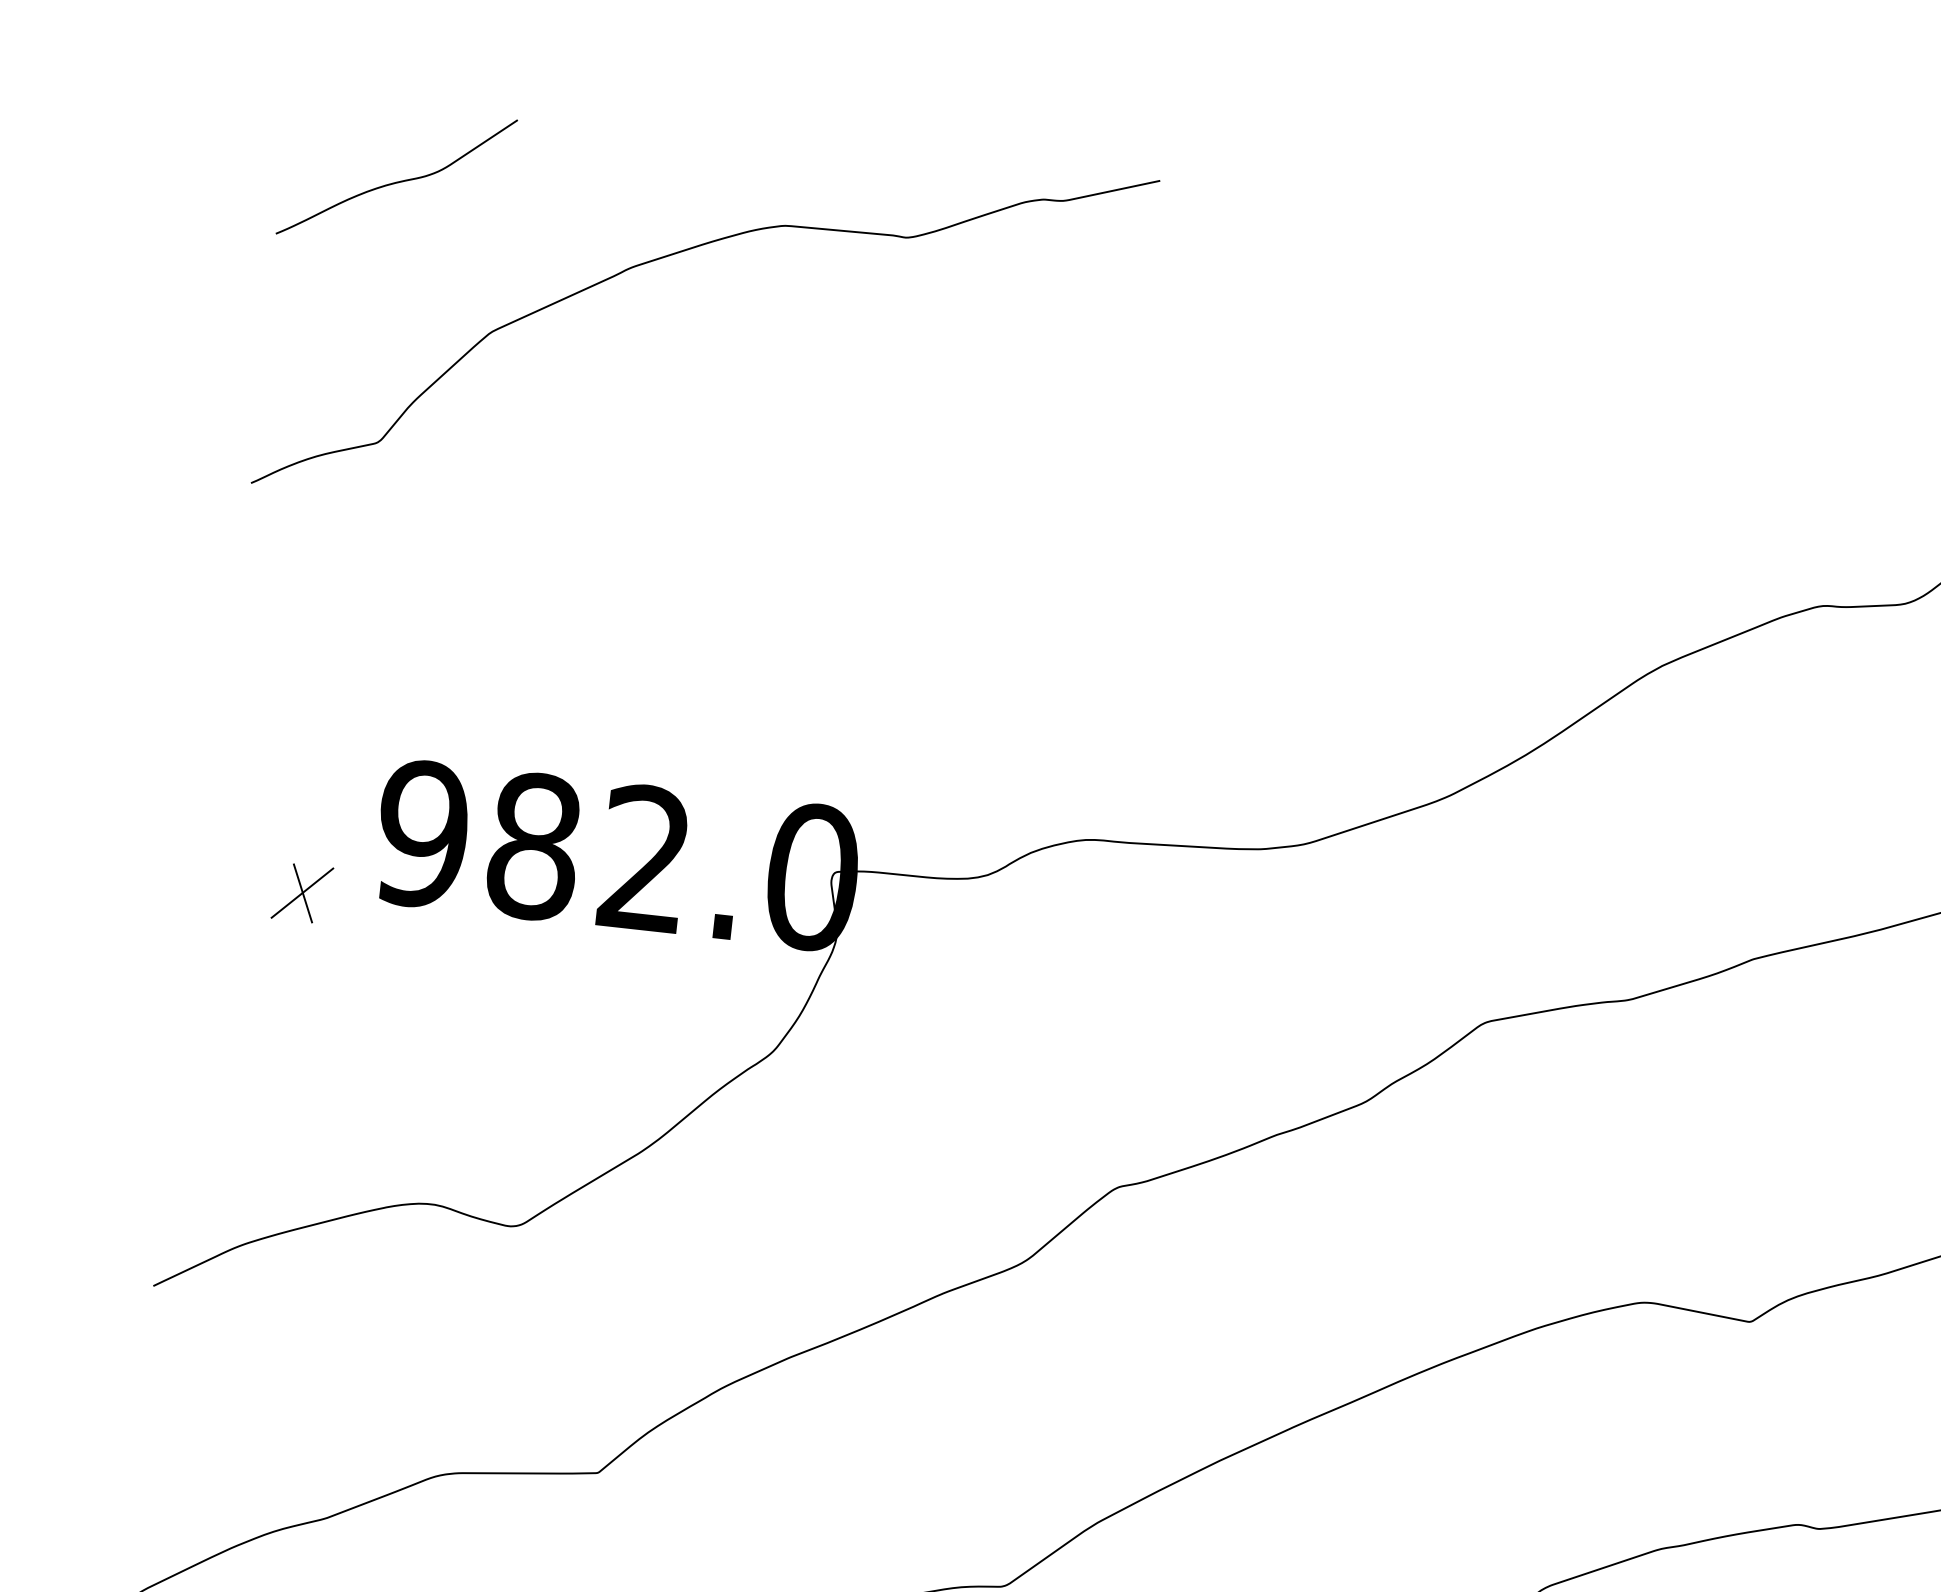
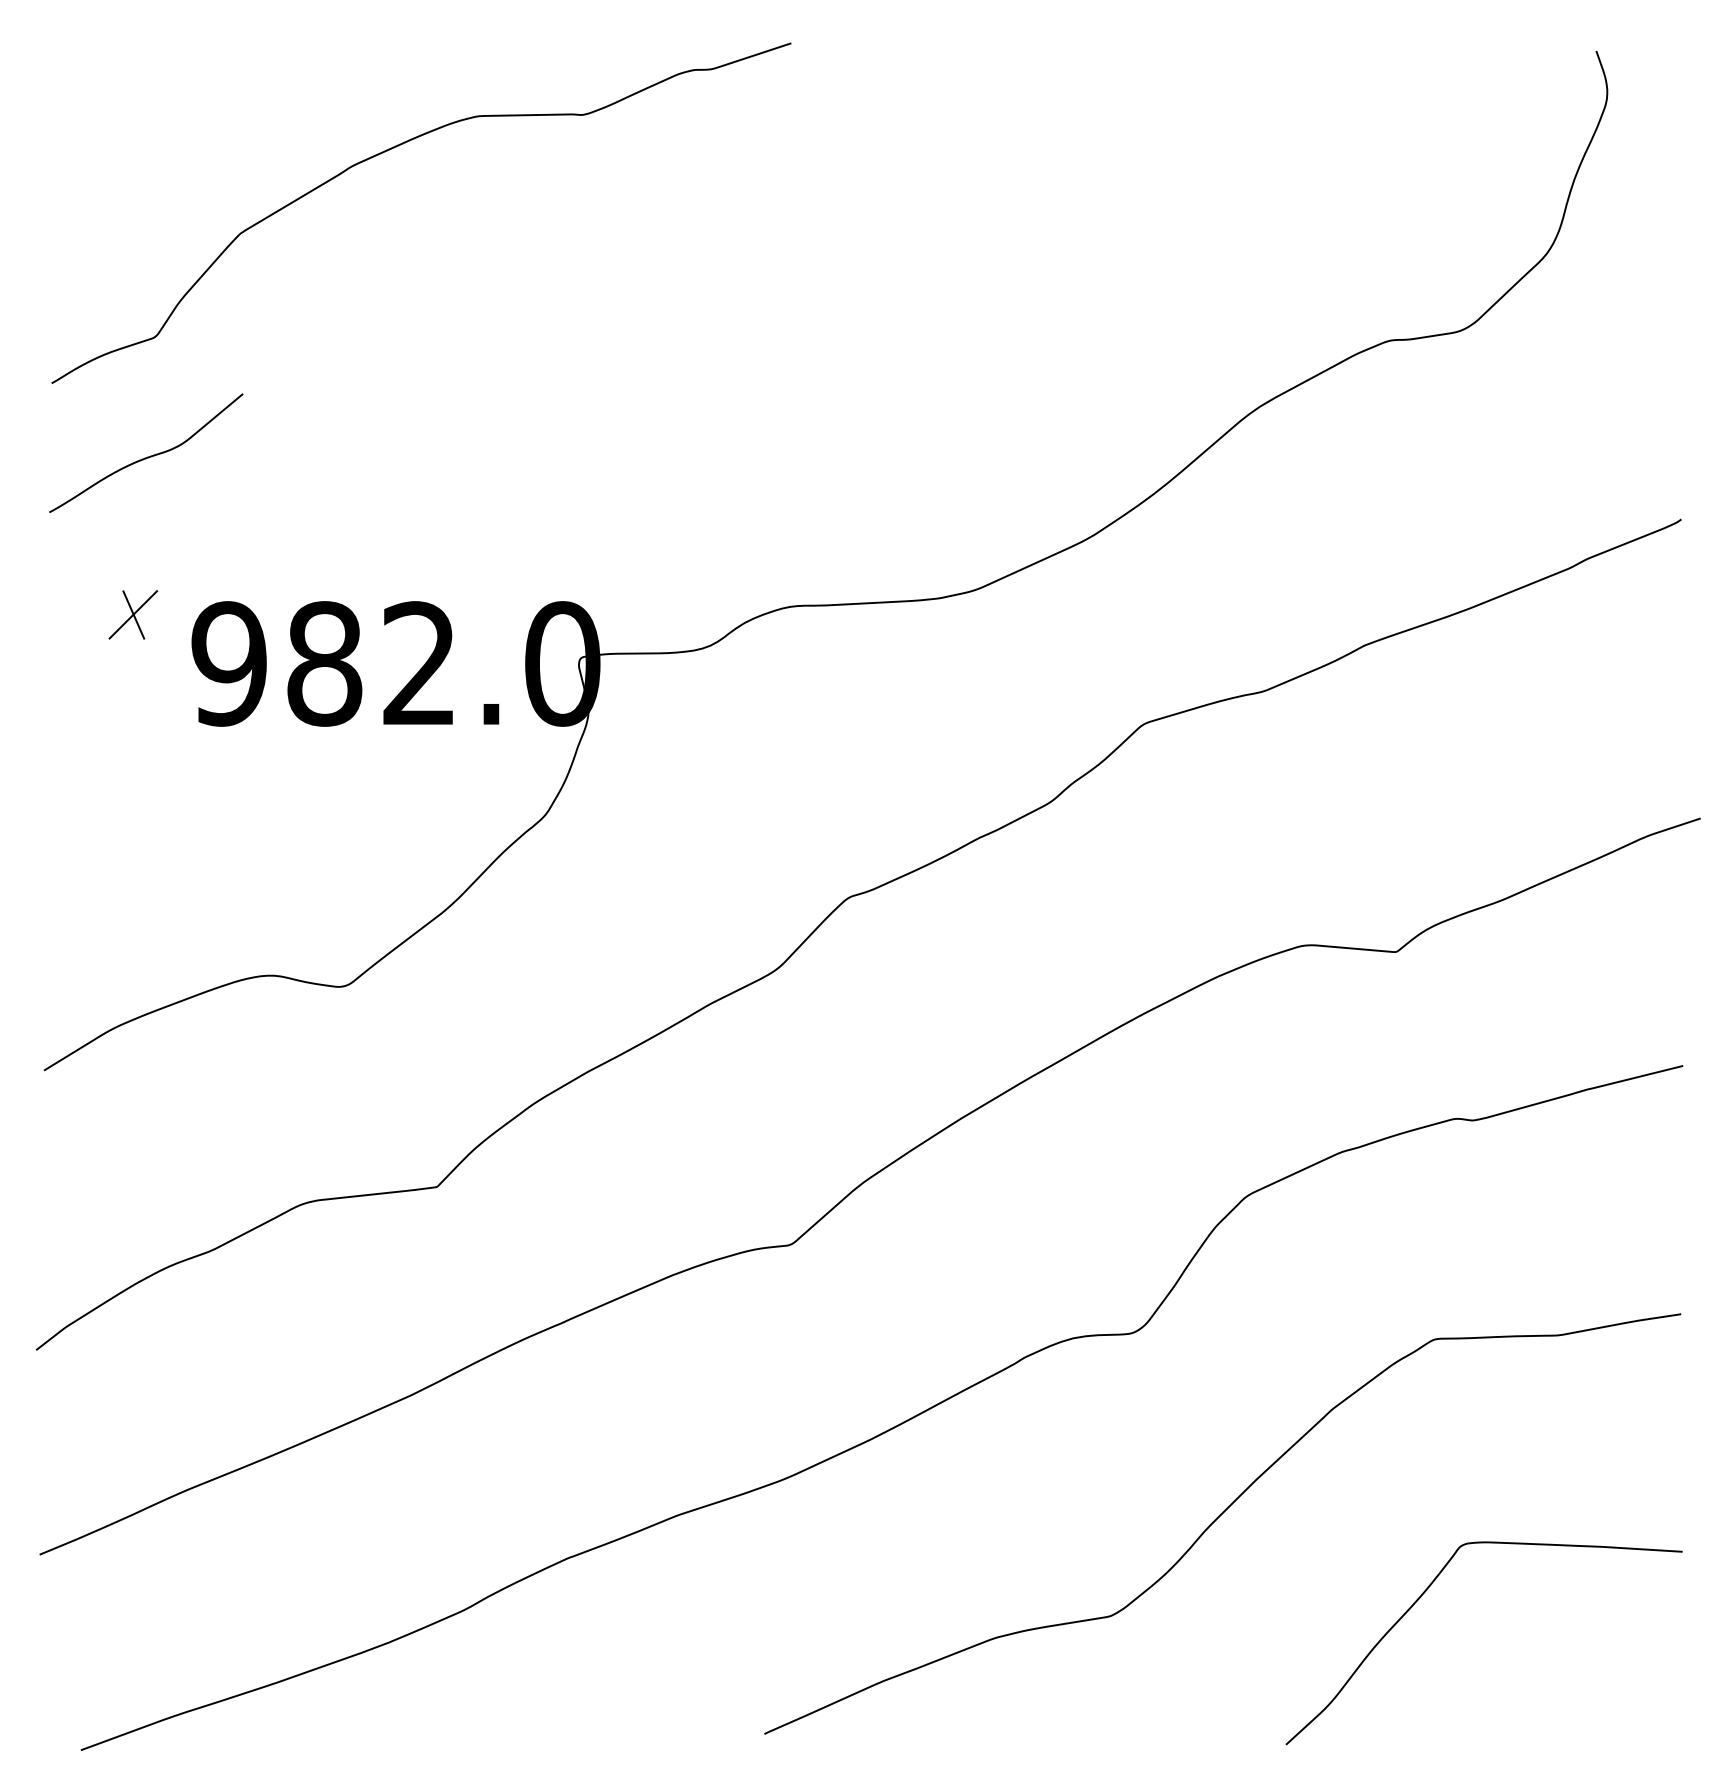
curve: (397, 180) -> (147, 456), moved
part: (302, 892) -> (133, 614), moved

